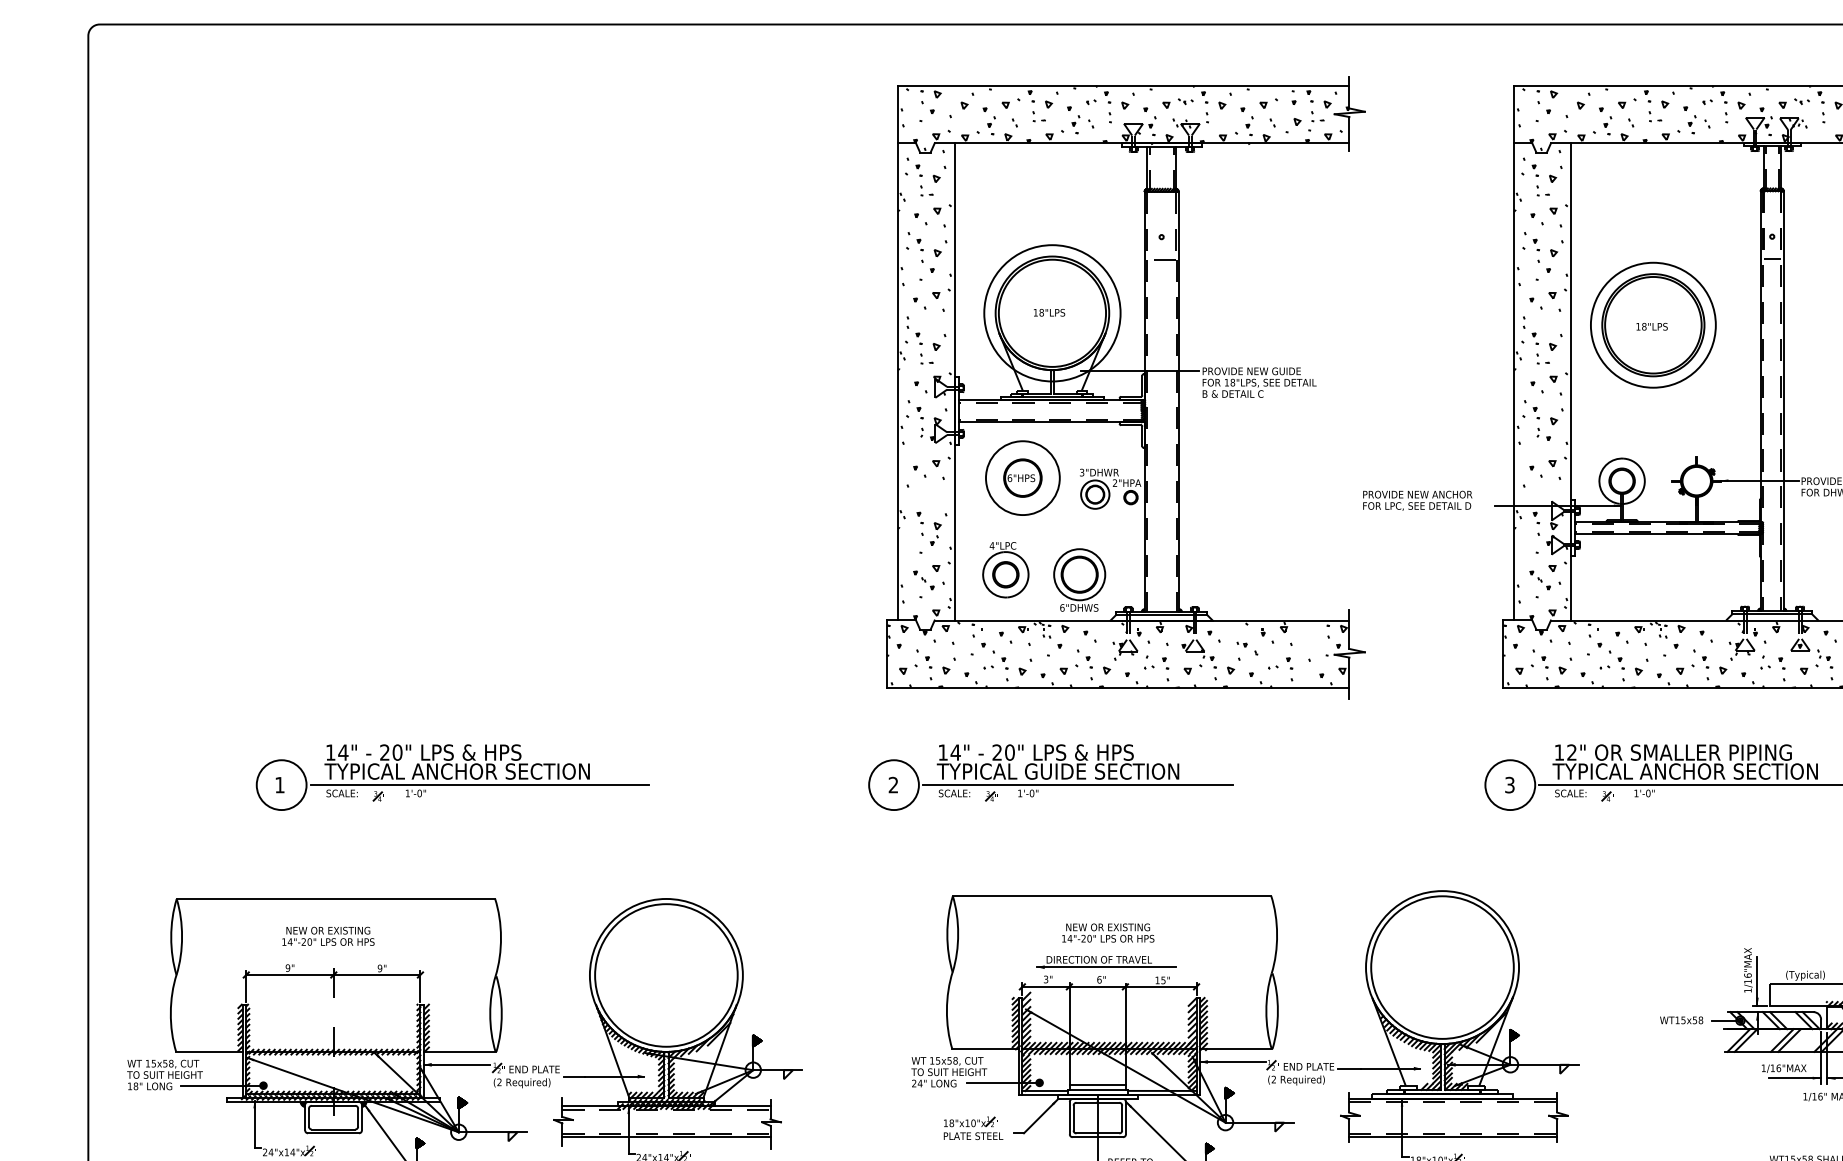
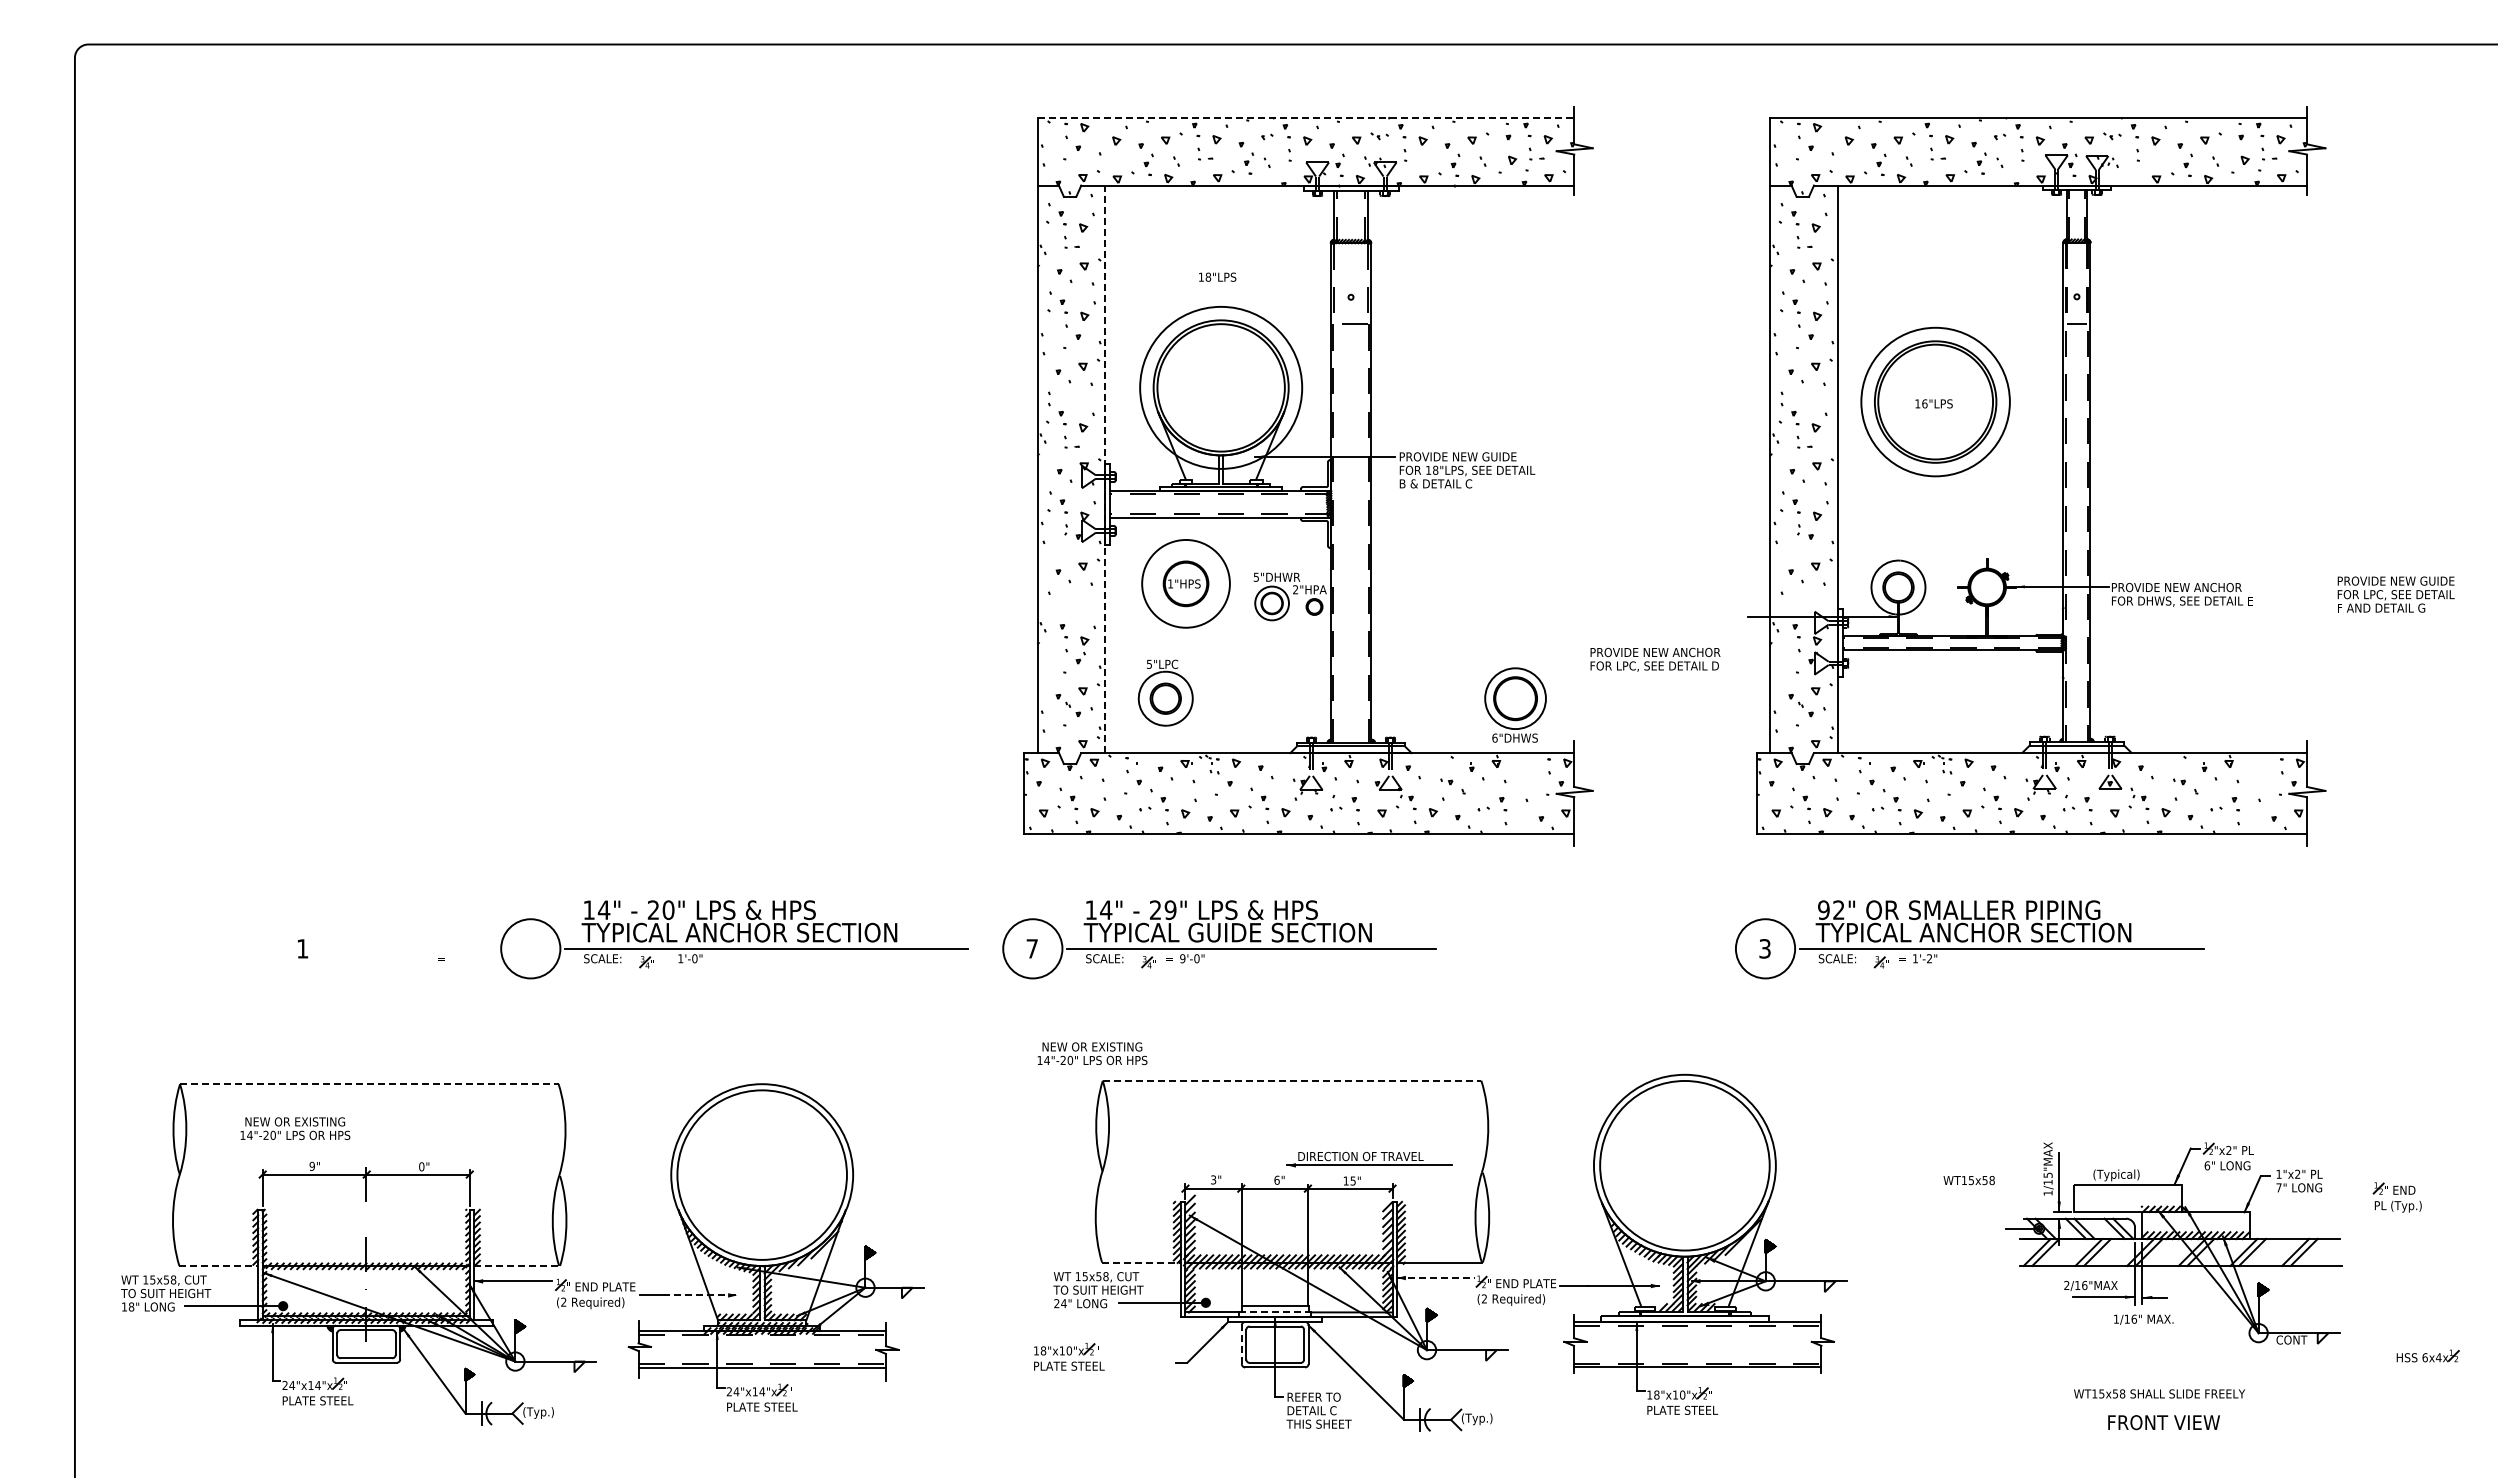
line: (1124, 86) -> (1306, 118), solid -> dashed
text: (1049, 312) -> (1217, 276), moved
text: (1644, 326) -> (1924, 403), 18"LPS -> 16"LPS
line: (955, 381) -> (1105, 469), solid -> dashed
text: (1082, 471) -> (1256, 576), 3"DHWR -> 5"DHWR
text: (1009, 477) -> (1170, 583), 6"HPS -> 1"HPS
text: (1417, 500) -> (1655, 659), moved
text: (992, 545) -> (1149, 663), 4"LPC -> 5"LPC
part: (1079, 579) -> (1515, 704), moved
text: (1009, 752) -> (1170, 910), 20" -> 29"
text: (1559, 752) -> (1823, 910), 12" -> 92"
part: (453, 777) -> (734, 939), moved
text: (892, 784) -> (1031, 948), 2 -> 7
text: (1019, 793) -> (1182, 958), 1'-0" -> 9'-0"
text: (1648, 793) -> (1929, 958), 1'-0" -> 1'-2"
line: (1112, 895) -> (1292, 1080), solid -> dashed
line: (336, 899) -> (369, 1084), solid -> dashed
text: (1108, 932) -> (1092, 1053), moved
text: (328, 936) -> (295, 1128), moved
part: (1106, 962) -> (1369, 1159), moved
text: (379, 968) -> (421, 1166), 9" -> 0"
text: (1747, 974) -> (2047, 1174), 1/16"MAX -> 1/15"MAX
text: (1681, 1020) -> (1968, 1180), moved
line: (986, 1048) -> (1142, 1262), solid -> dashed
line: (209, 1051) -> (219, 1265), solid -> dashed
line: (460, 1051) -> (517, 1265), solid -> dashed
line: (1233, 1062) -> (1436, 1278), solid -> dashed
text: (1763, 1067) -> (2066, 1284), 1/16"MAX -> 2/16"MAX
line: (614, 1076) -> (700, 1295), solid -> dashed
line: (1098, 1090) -> (1275, 1311), solid -> dashed
line: (1069, 1117) -> (1241, 1344), solid -> dashed
part: (973, 1128) -> (1069, 1356), moved

